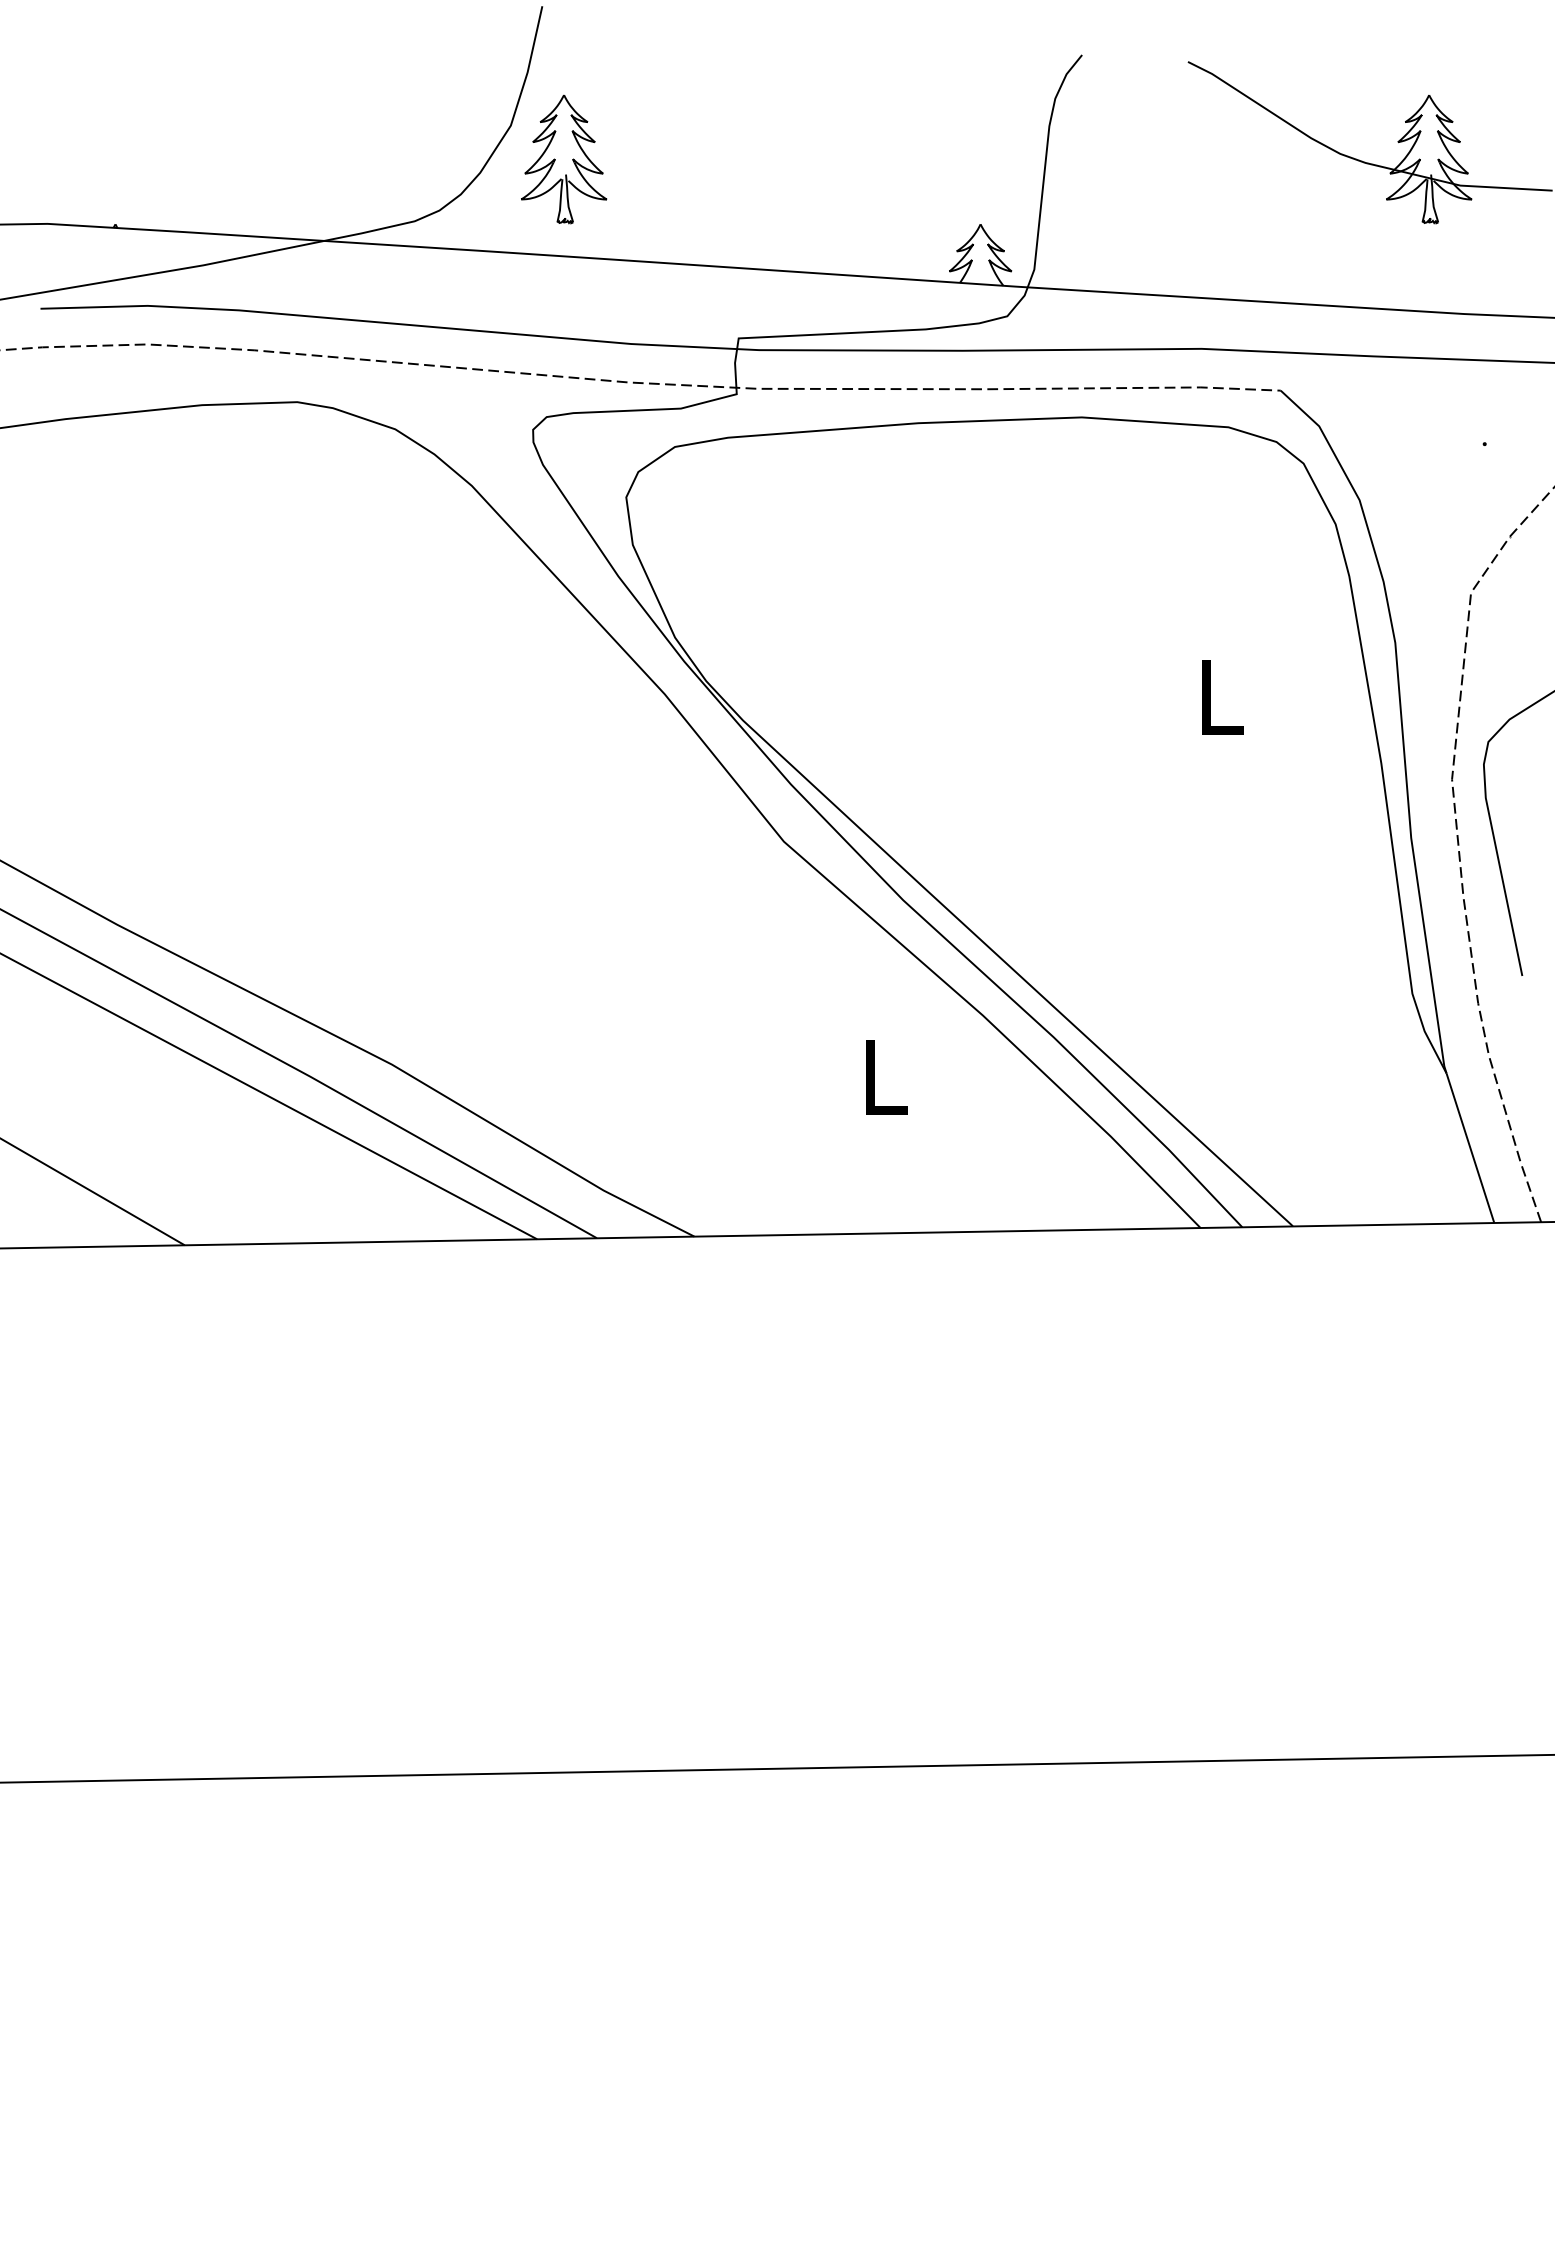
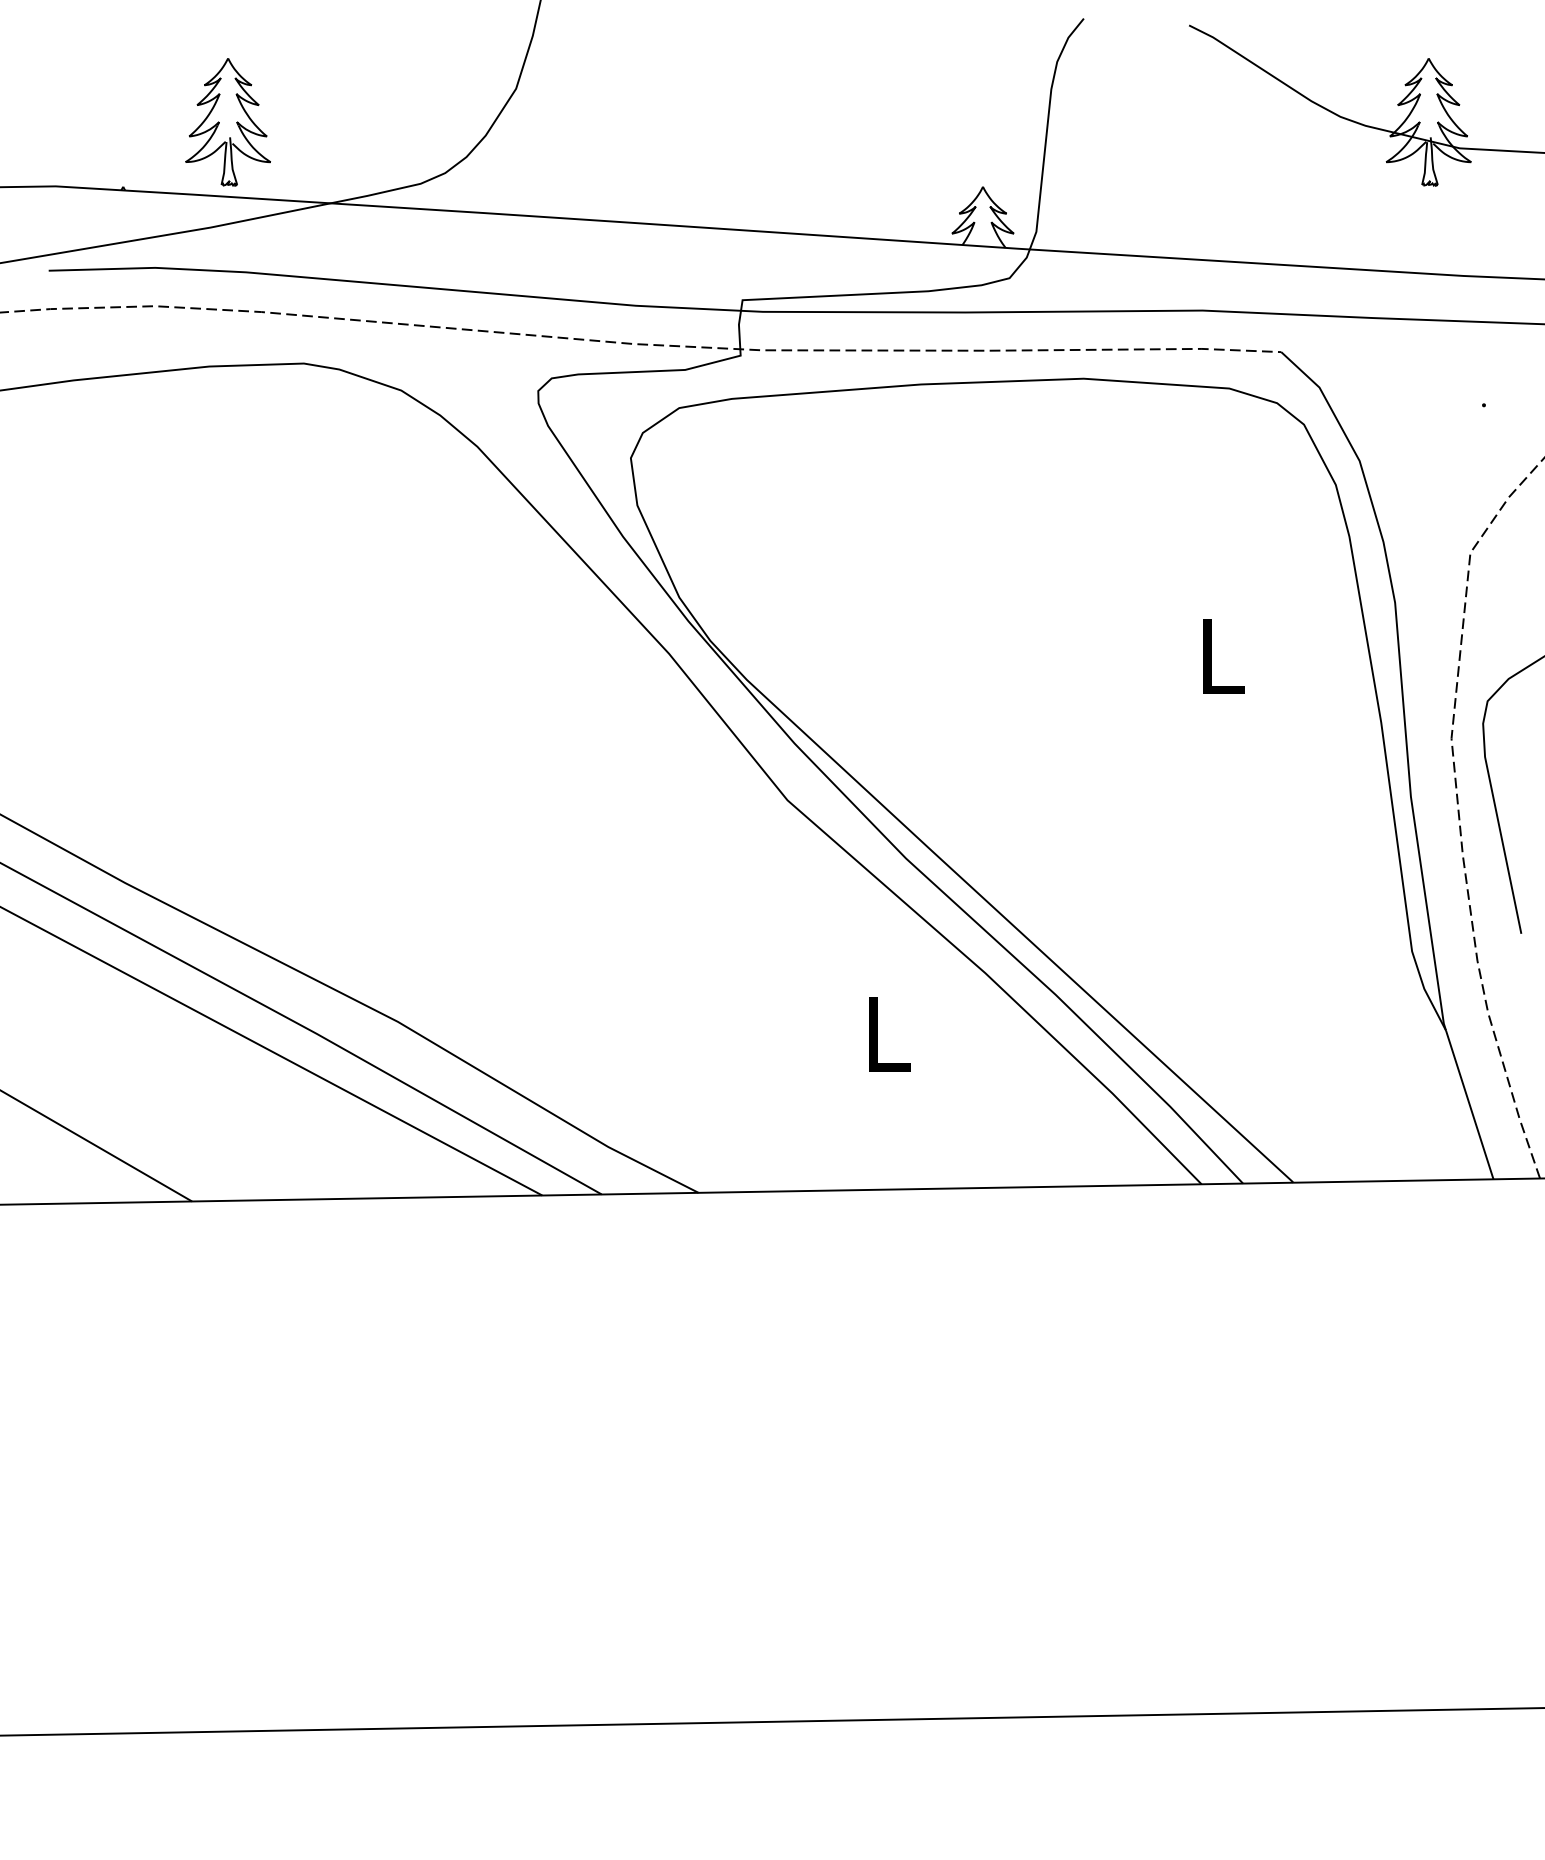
part: (564, 159) -> (228, 122), moved

